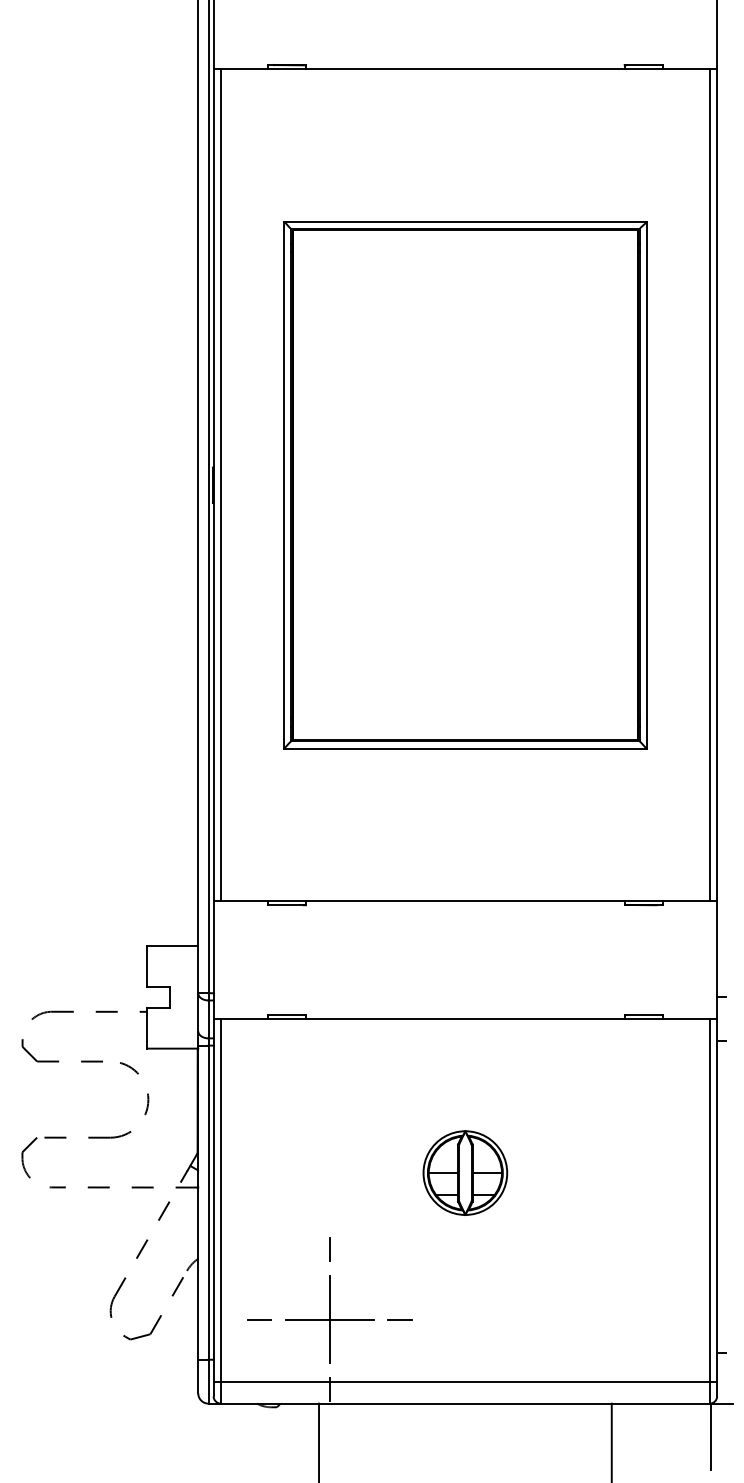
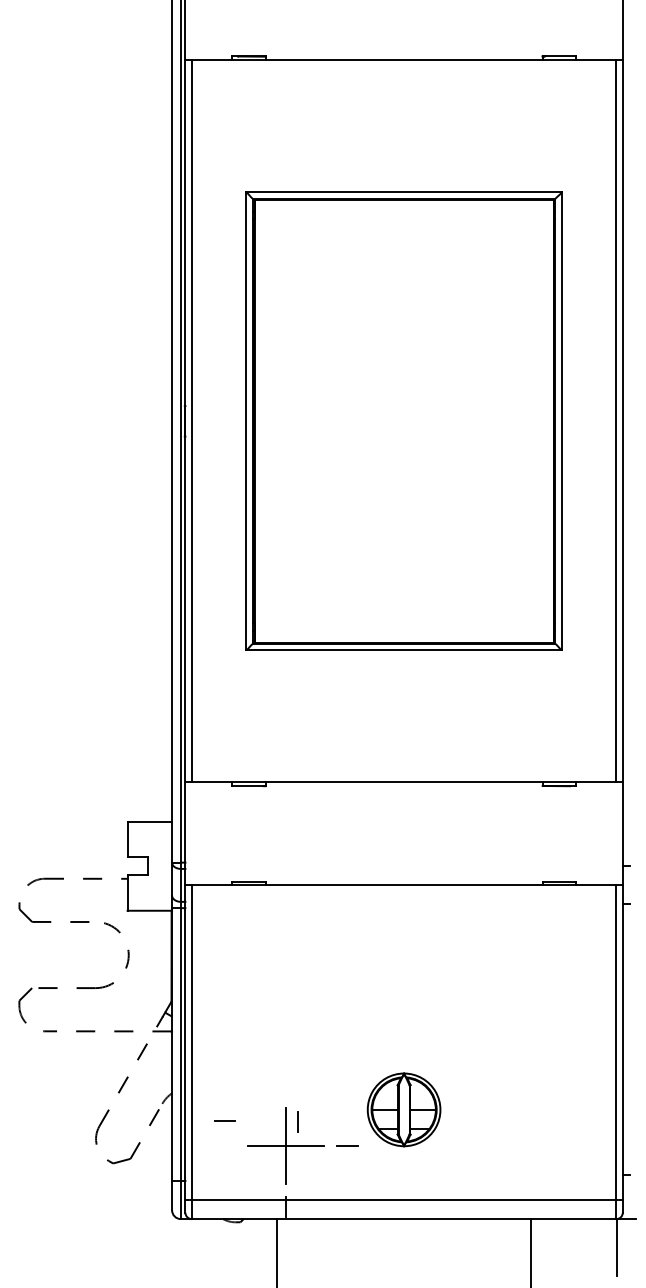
part: (464, 1172) -> (403, 1109), moved
line: (328, 1248) -> (297, 1121), moved
line: (258, 1318) -> (224, 1120), moved

